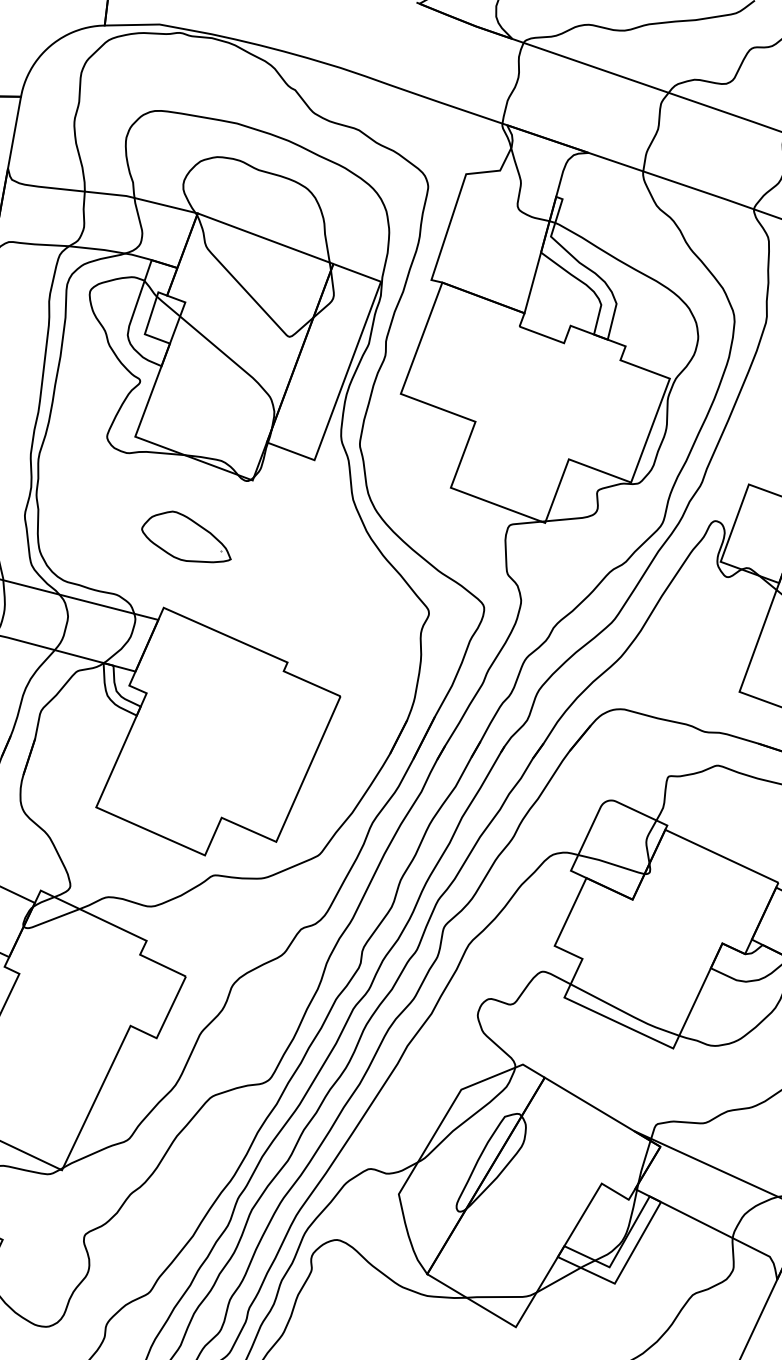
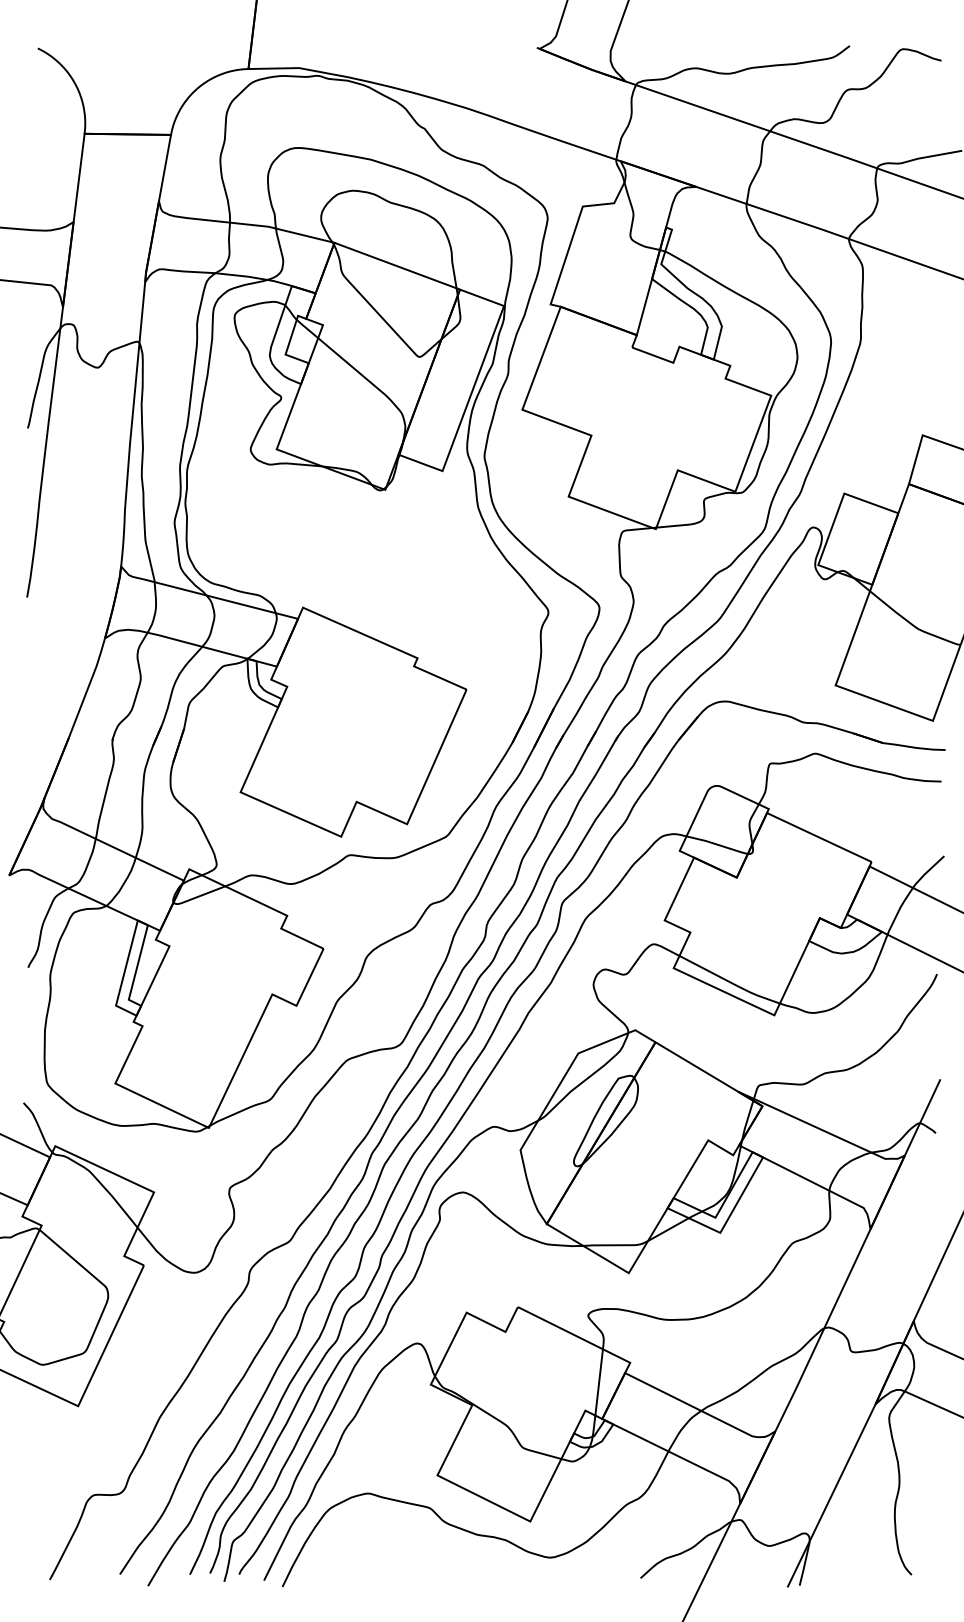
part: (185, 536) -> (323, 541), removed

